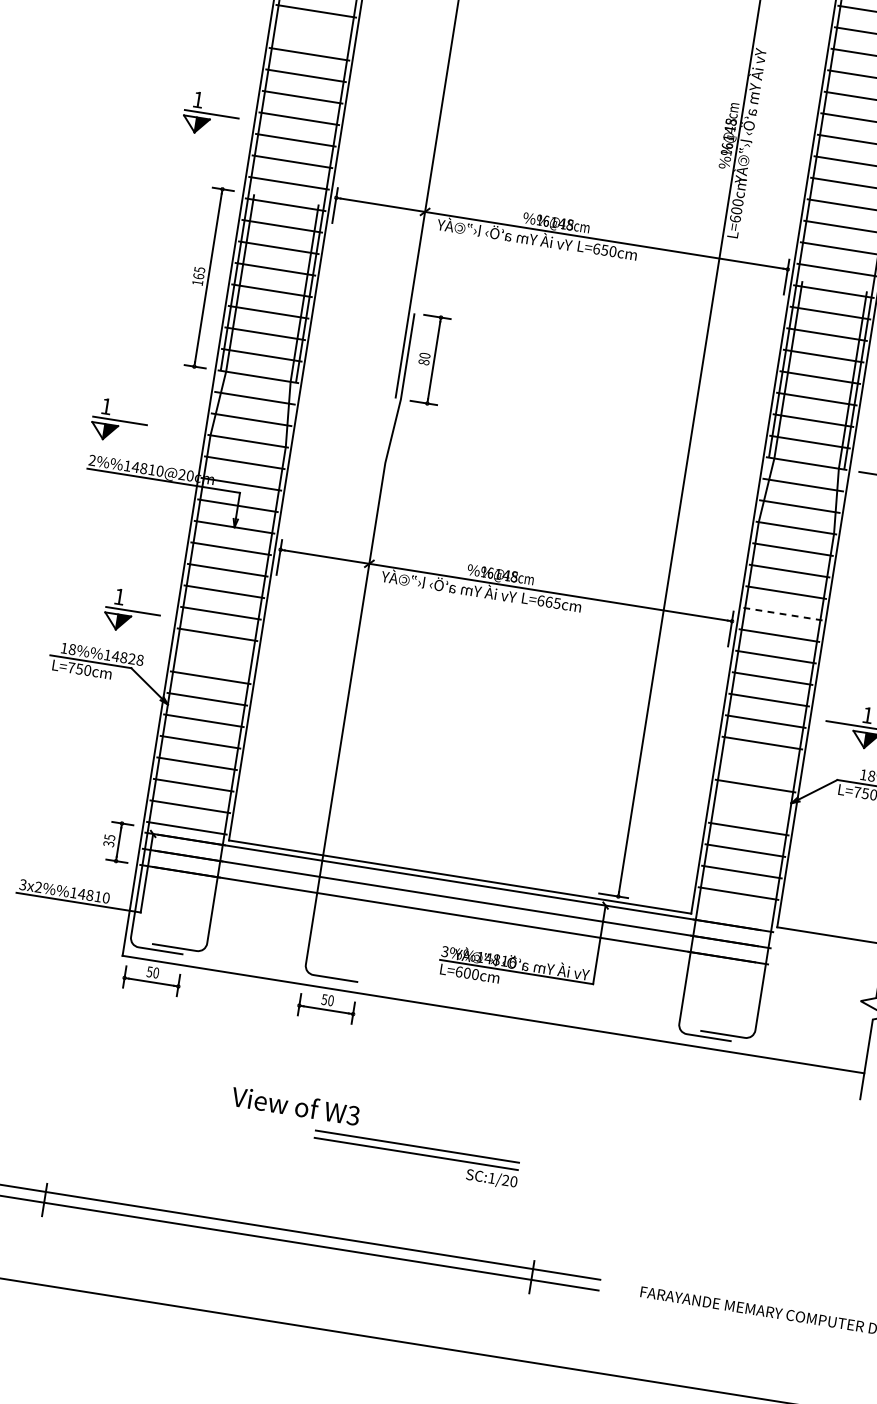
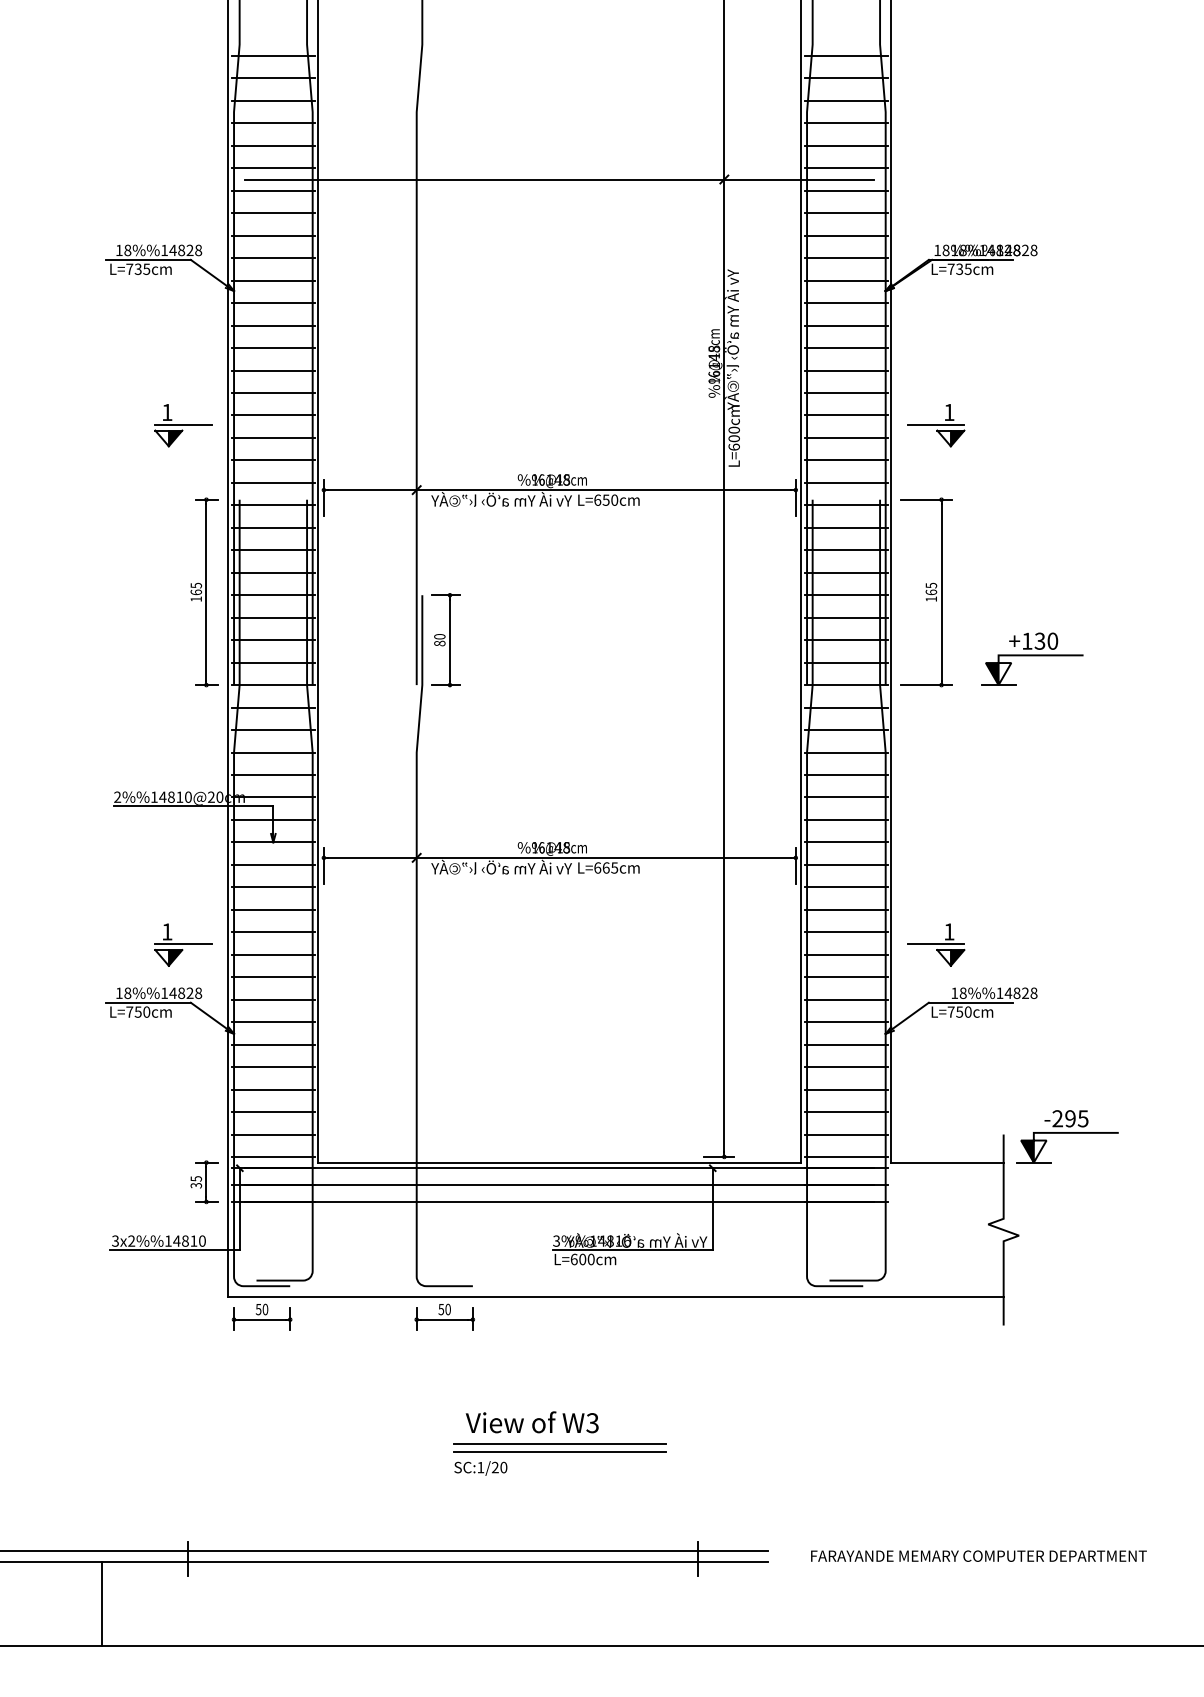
line: (312, 32) -> (272, 325), added
part: (120, 420) -> (139, 752), removed
line: (782, 614) -> (846, 842), dashed -> solid
line: (213, 656) -> (272, 977), added
line: (758, 764) -> (845, 999), added
line: (751, 807) -> (845, 1044), added
line: (734, 915) -> (845, 1157), added
text: (295, 1105) -> (531, 1422), moved
text: (491, 1179) -> (480, 1468), moved

